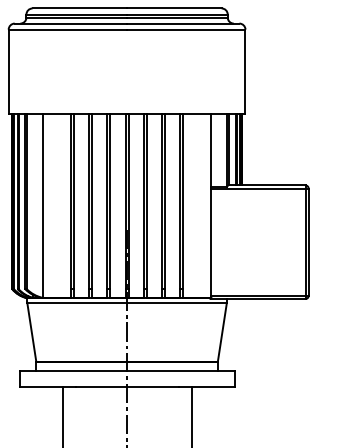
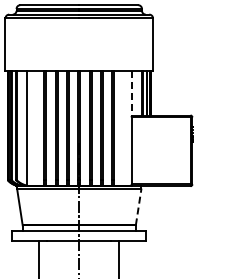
line: (210, 151) -> (131, 94), solid -> dashed
line: (222, 331) -> (138, 206), solid -> dashed

